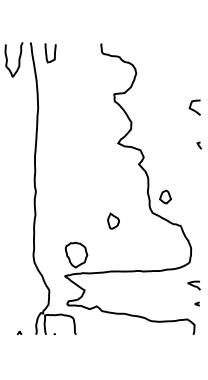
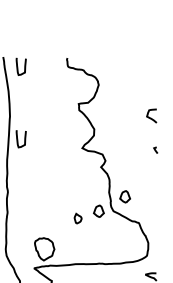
curve: (47, 133) -> (18, 139), added
part: (136, 212) -> (98, 210), added
part: (113, 220) -> (78, 218), size x0.7

